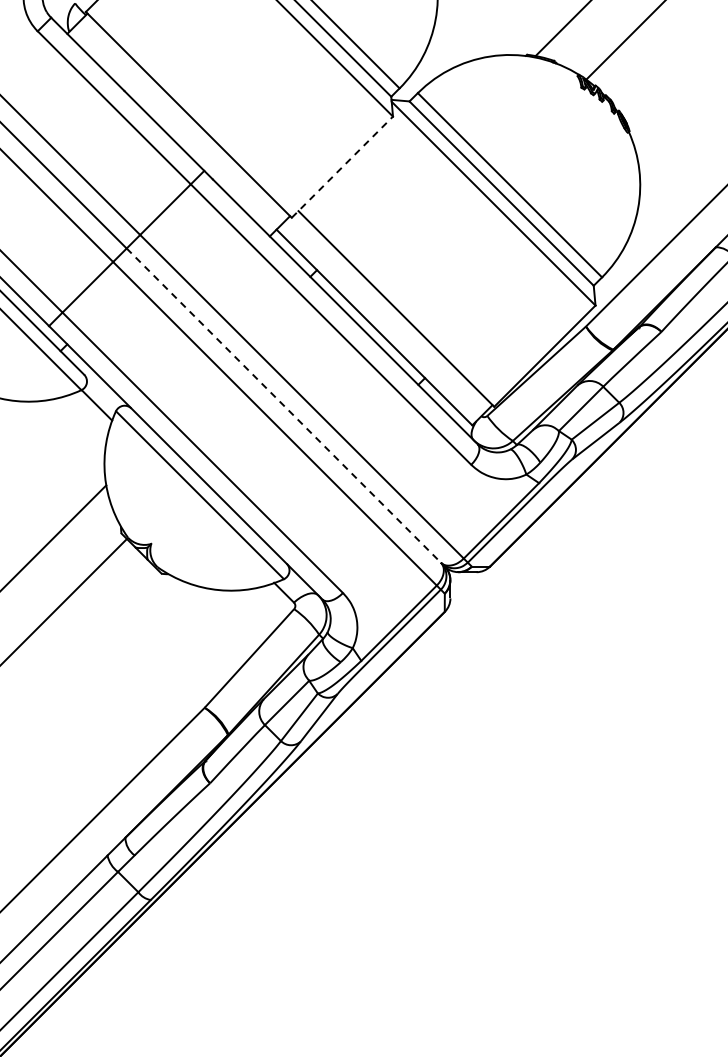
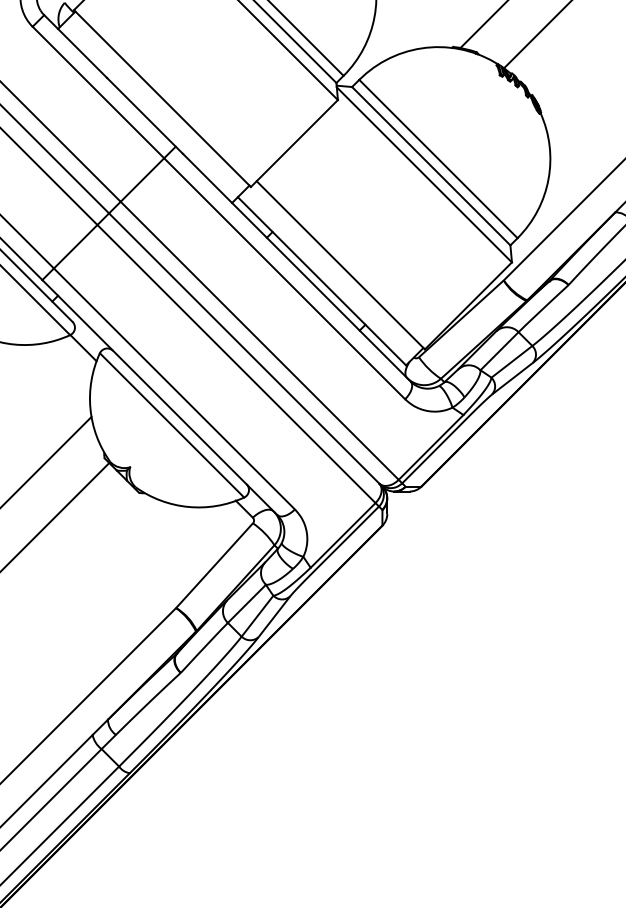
line: (342, 167) -> (294, 143), dashed -> solid
line: (284, 405) -> (244, 348), dashed -> solid

